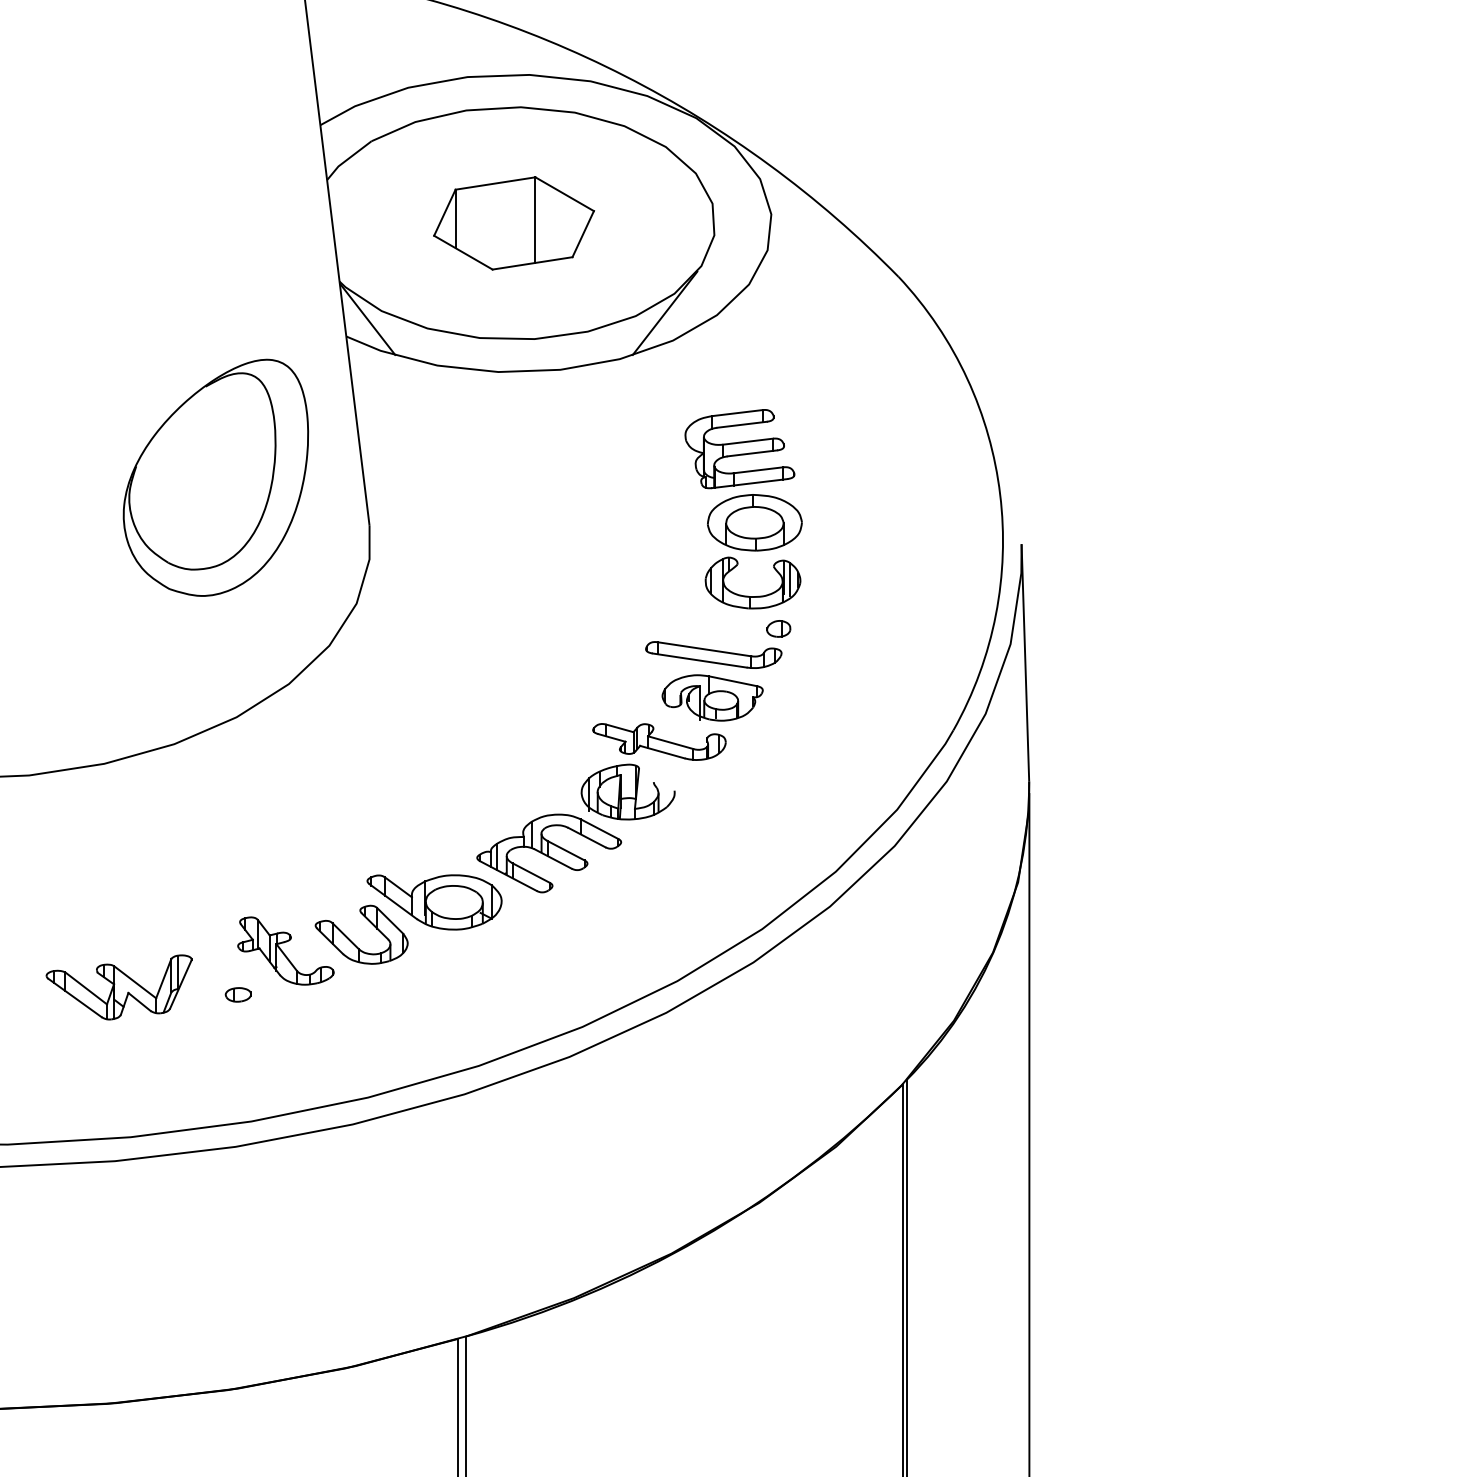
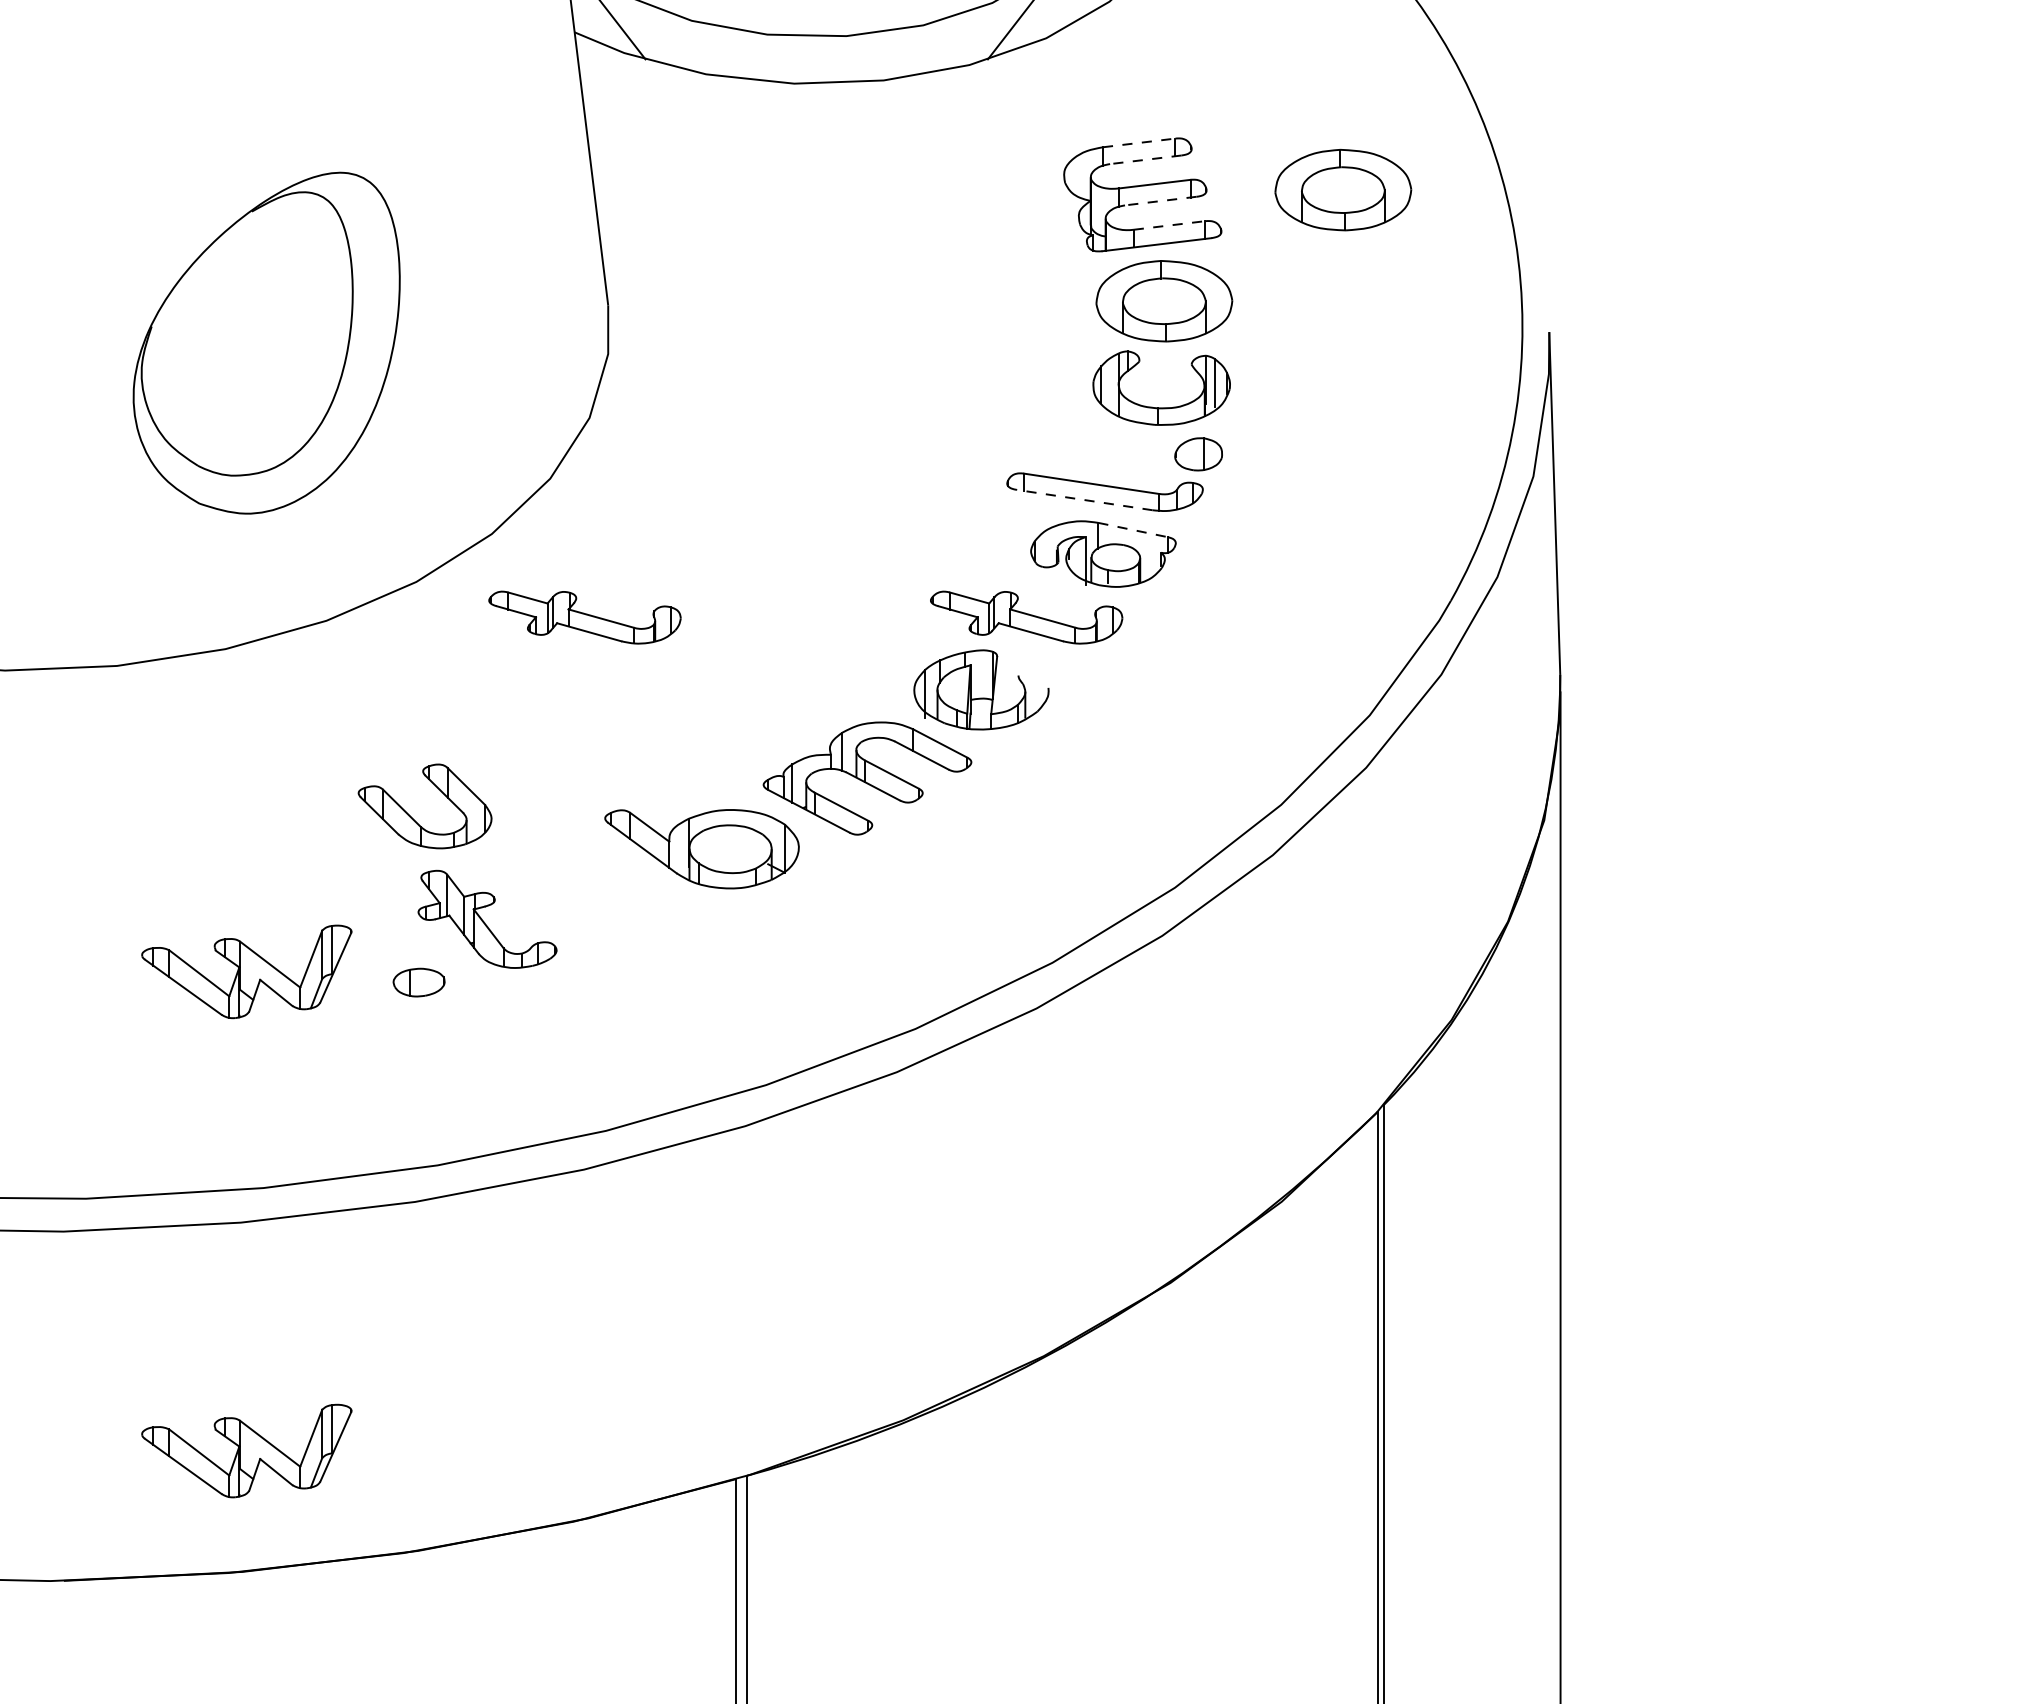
line: (737, 413) -> (1139, 143), solid -> dashed
line: (742, 424) -> (1146, 159), solid -> dashed
part: (878, 445) -> (1342, 189), added
line: (752, 453) -> (1160, 201), solid -> dashed
line: (758, 470) -> (1169, 225), solid -> dashed
part: (215, 477) -> (266, 342), moved
part: (778, 628) -> (1198, 453), size x1.4
line: (699, 660) -> (1084, 500), solid -> dashed
line: (733, 681) -> (1133, 530), solid -> dashed
part: (353, 741) -> (585, 616), added
part: (353, 942) -> (413, 817), moved
part: (237, 994) -> (417, 982), size x1.4
part: (118, 1319) -> (245, 1451), added

